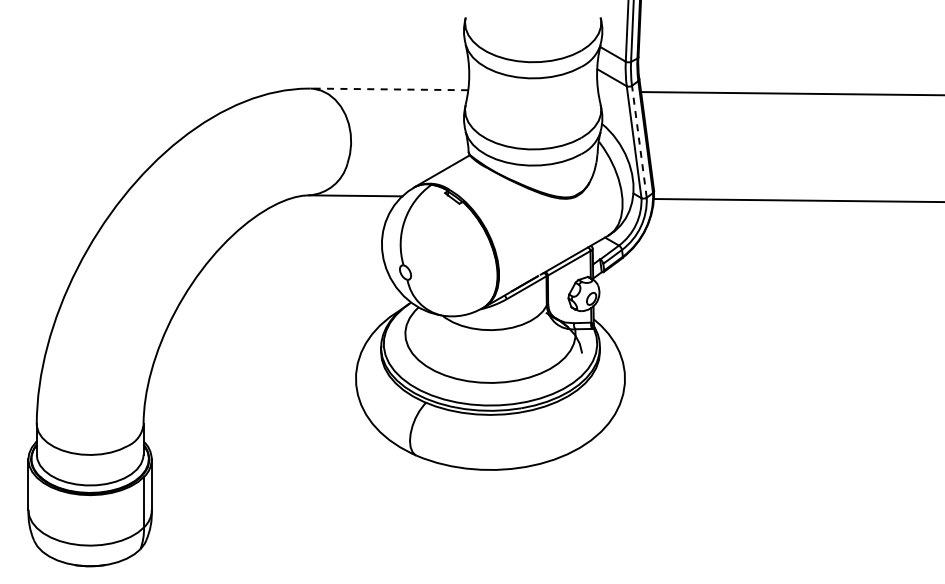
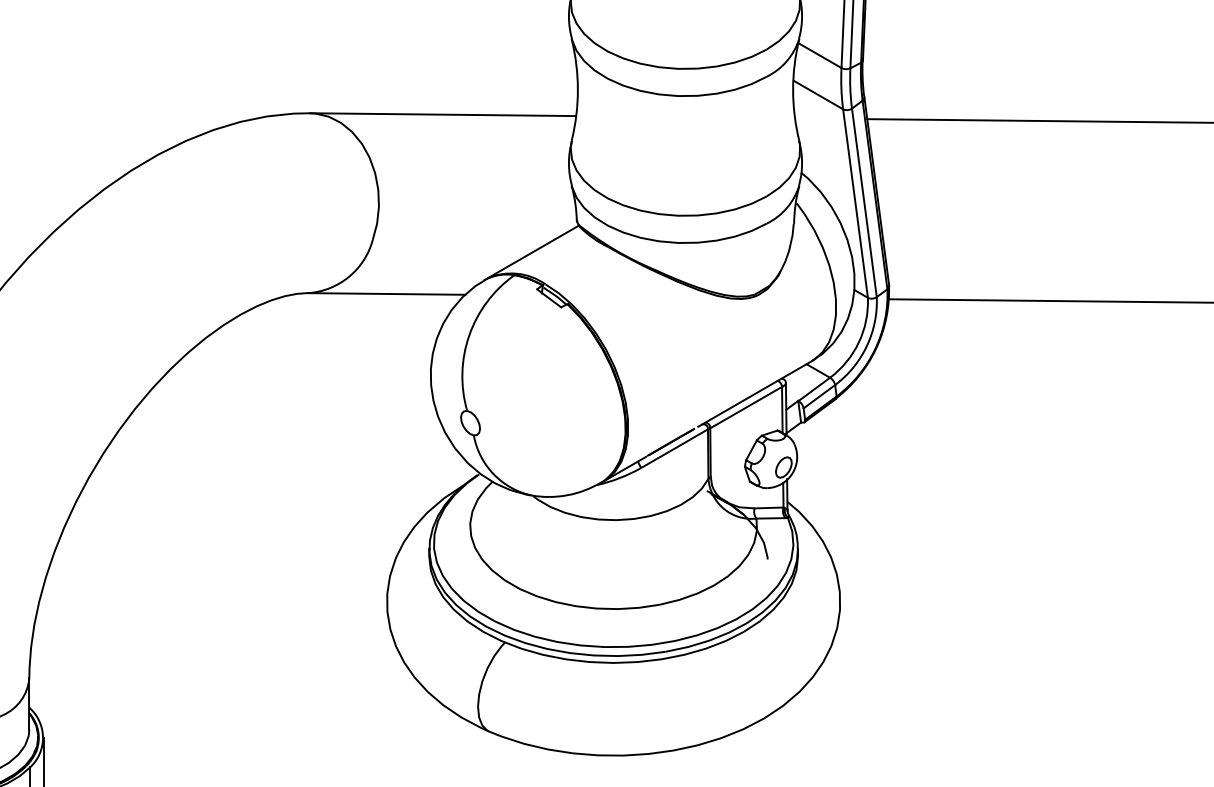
line: (389, 89) -> (443, 114), dashed -> solid
line: (639, 141) -> (864, 202), dashed -> solid

